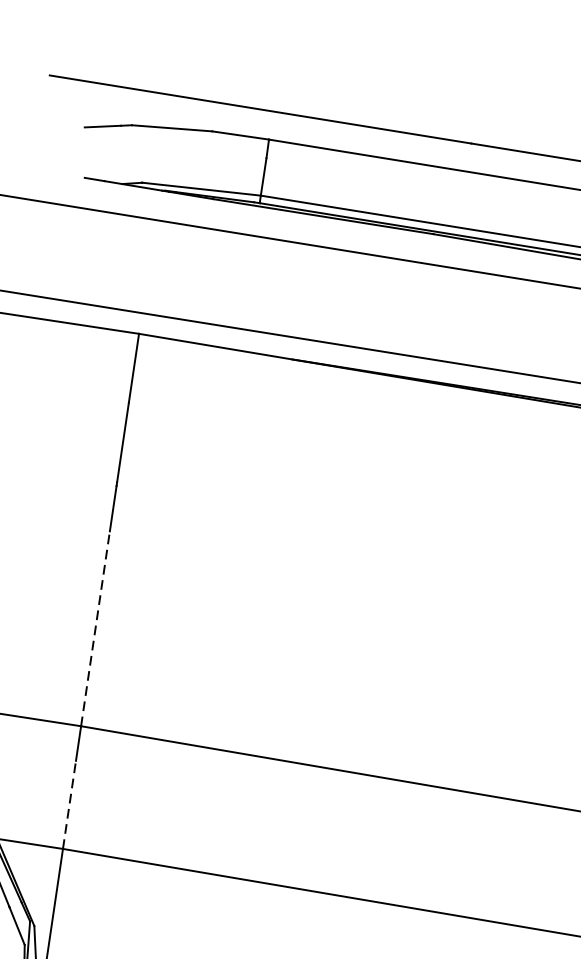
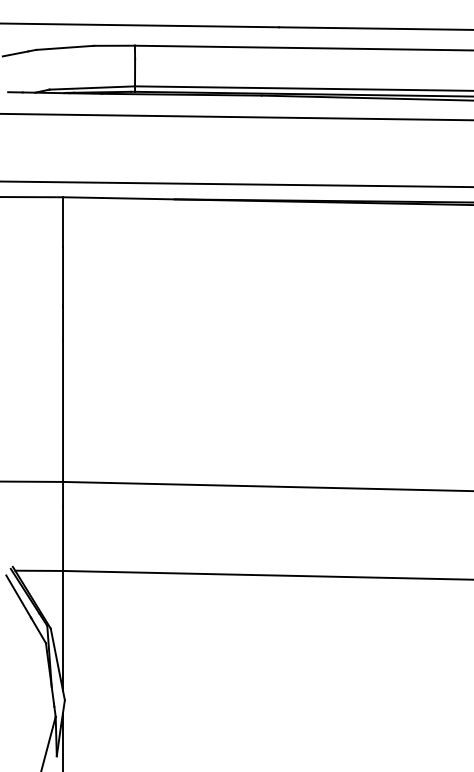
line: (96, 629) -> (63, 411), dashed -> solid
line: (70, 805) -> (63, 539), dashed -> solid

